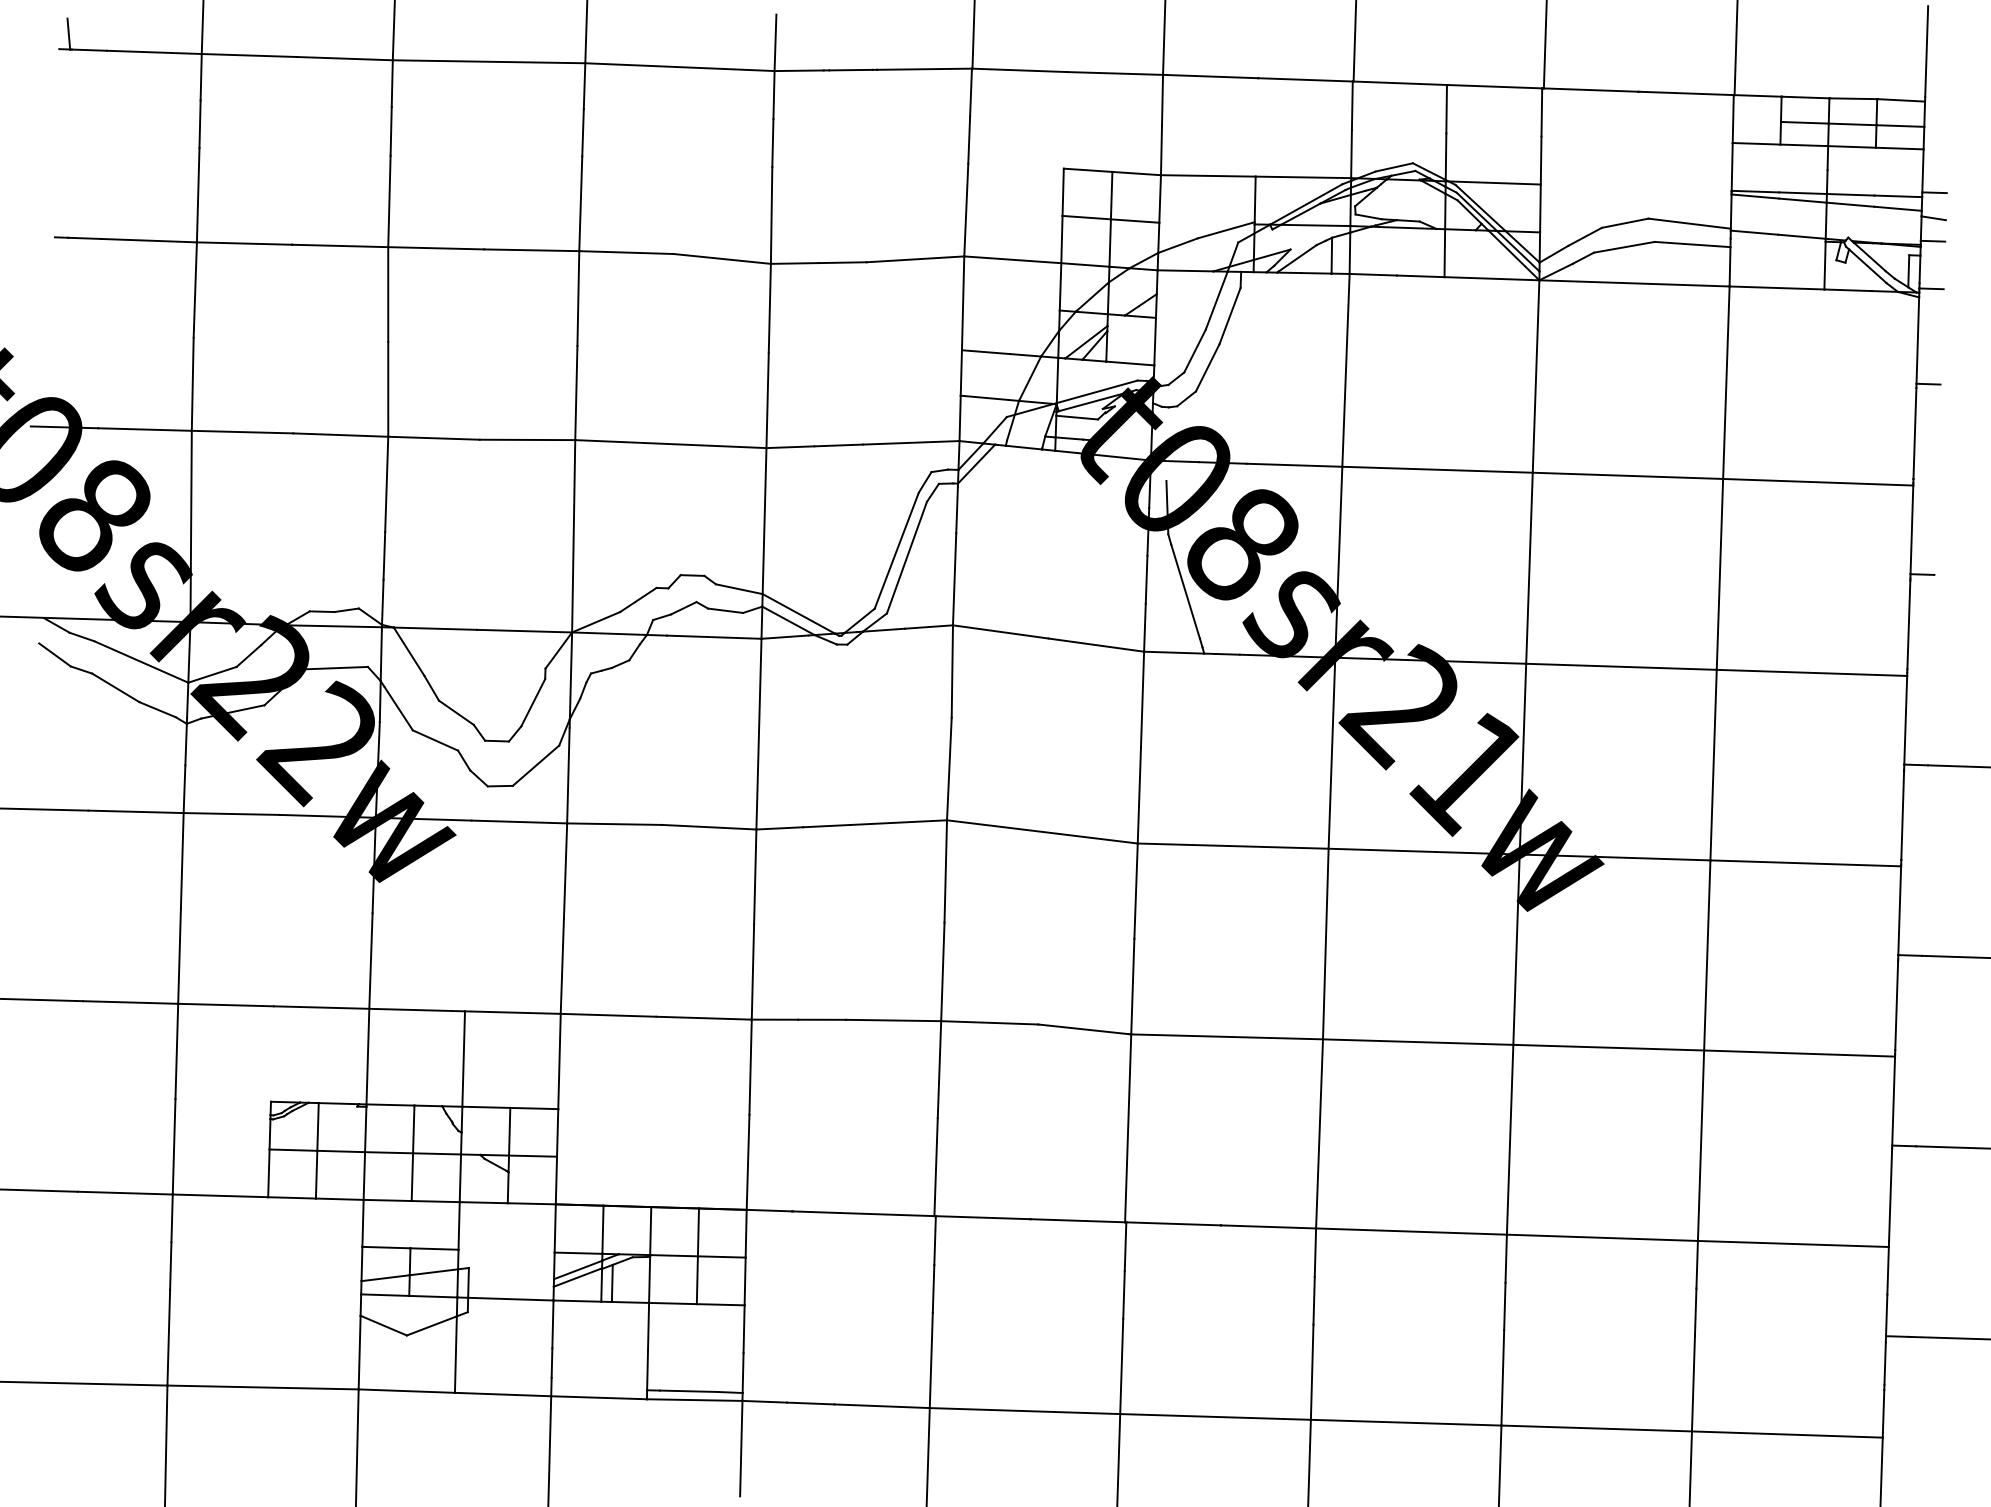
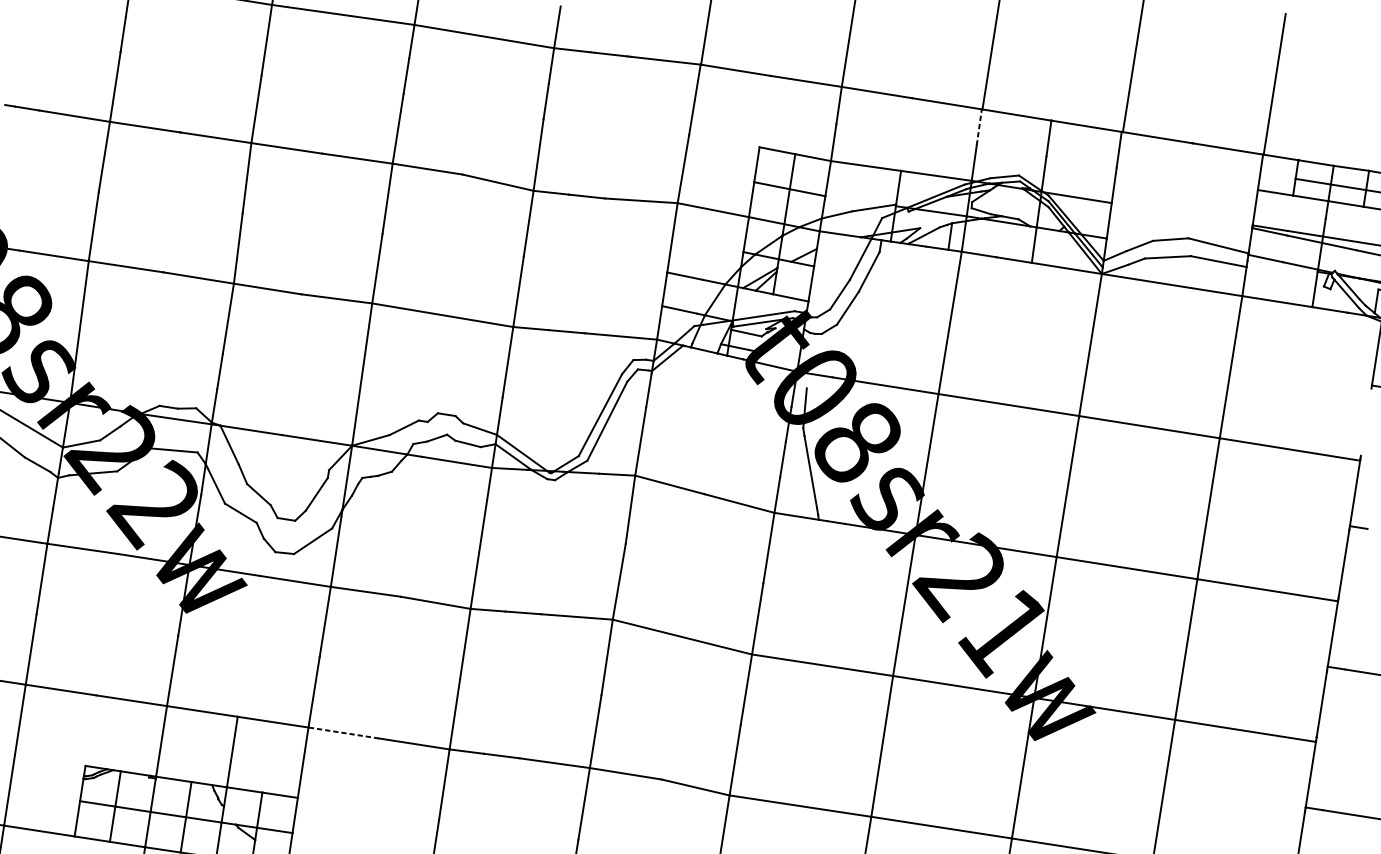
line: (1352, 105) -> (979, 127), solid -> dashed
line: (1914, 432) -> (1365, 421), removed
line: (608, 1015) -> (343, 733), solid -> dashed

